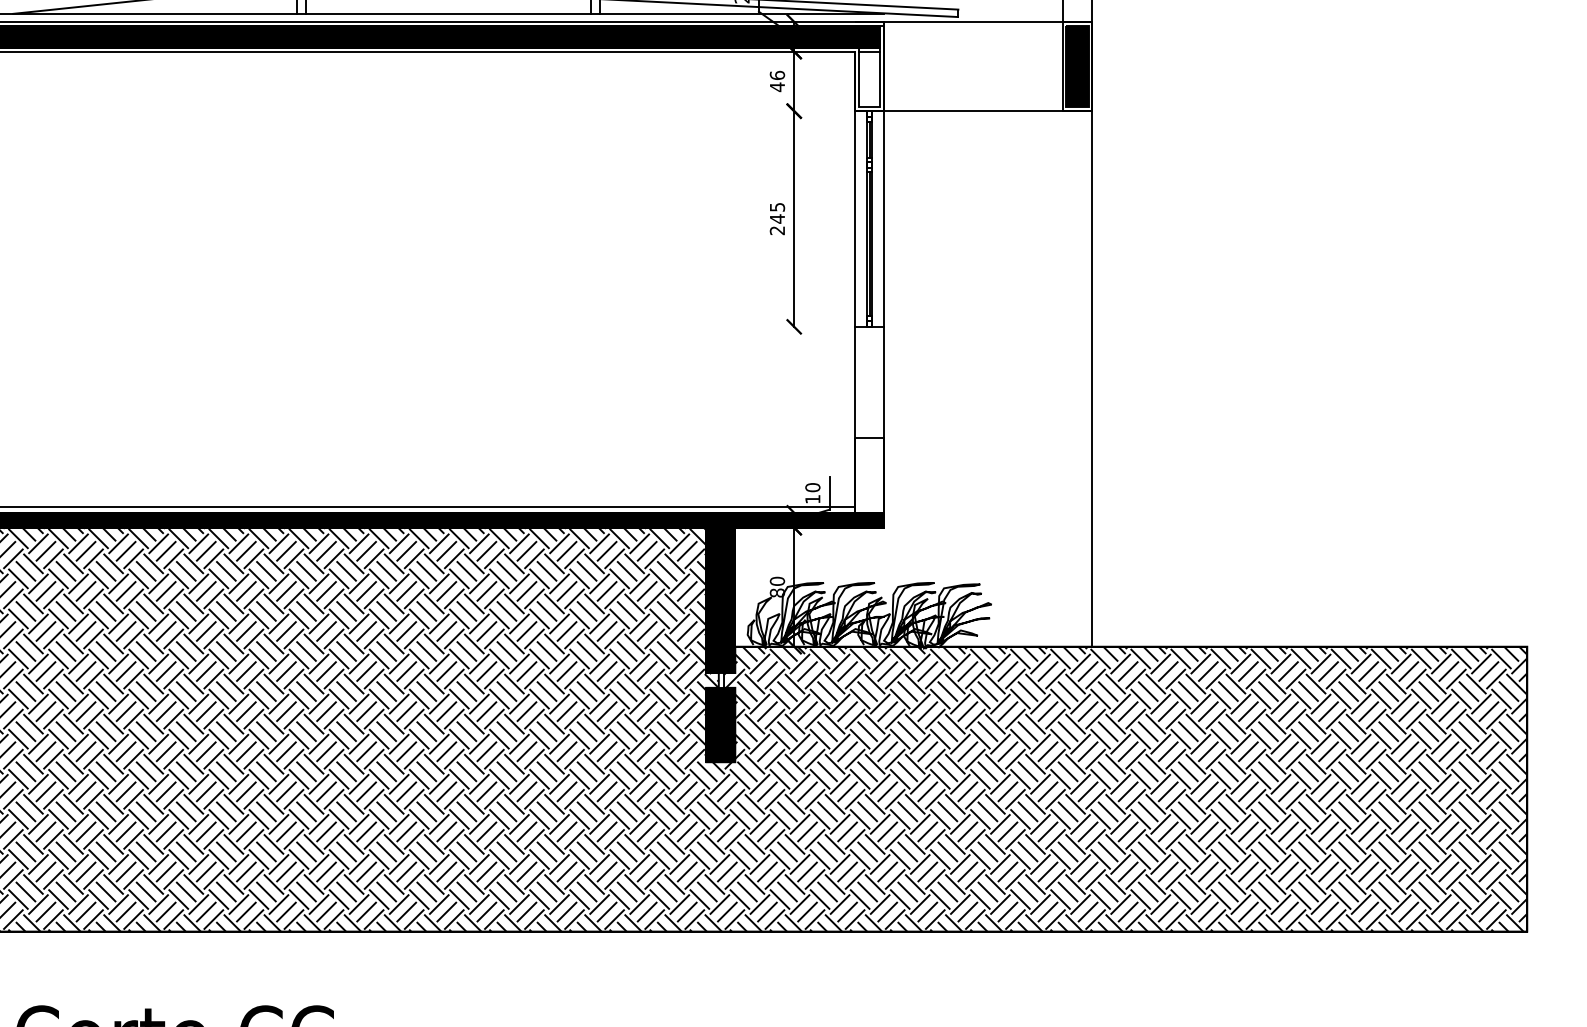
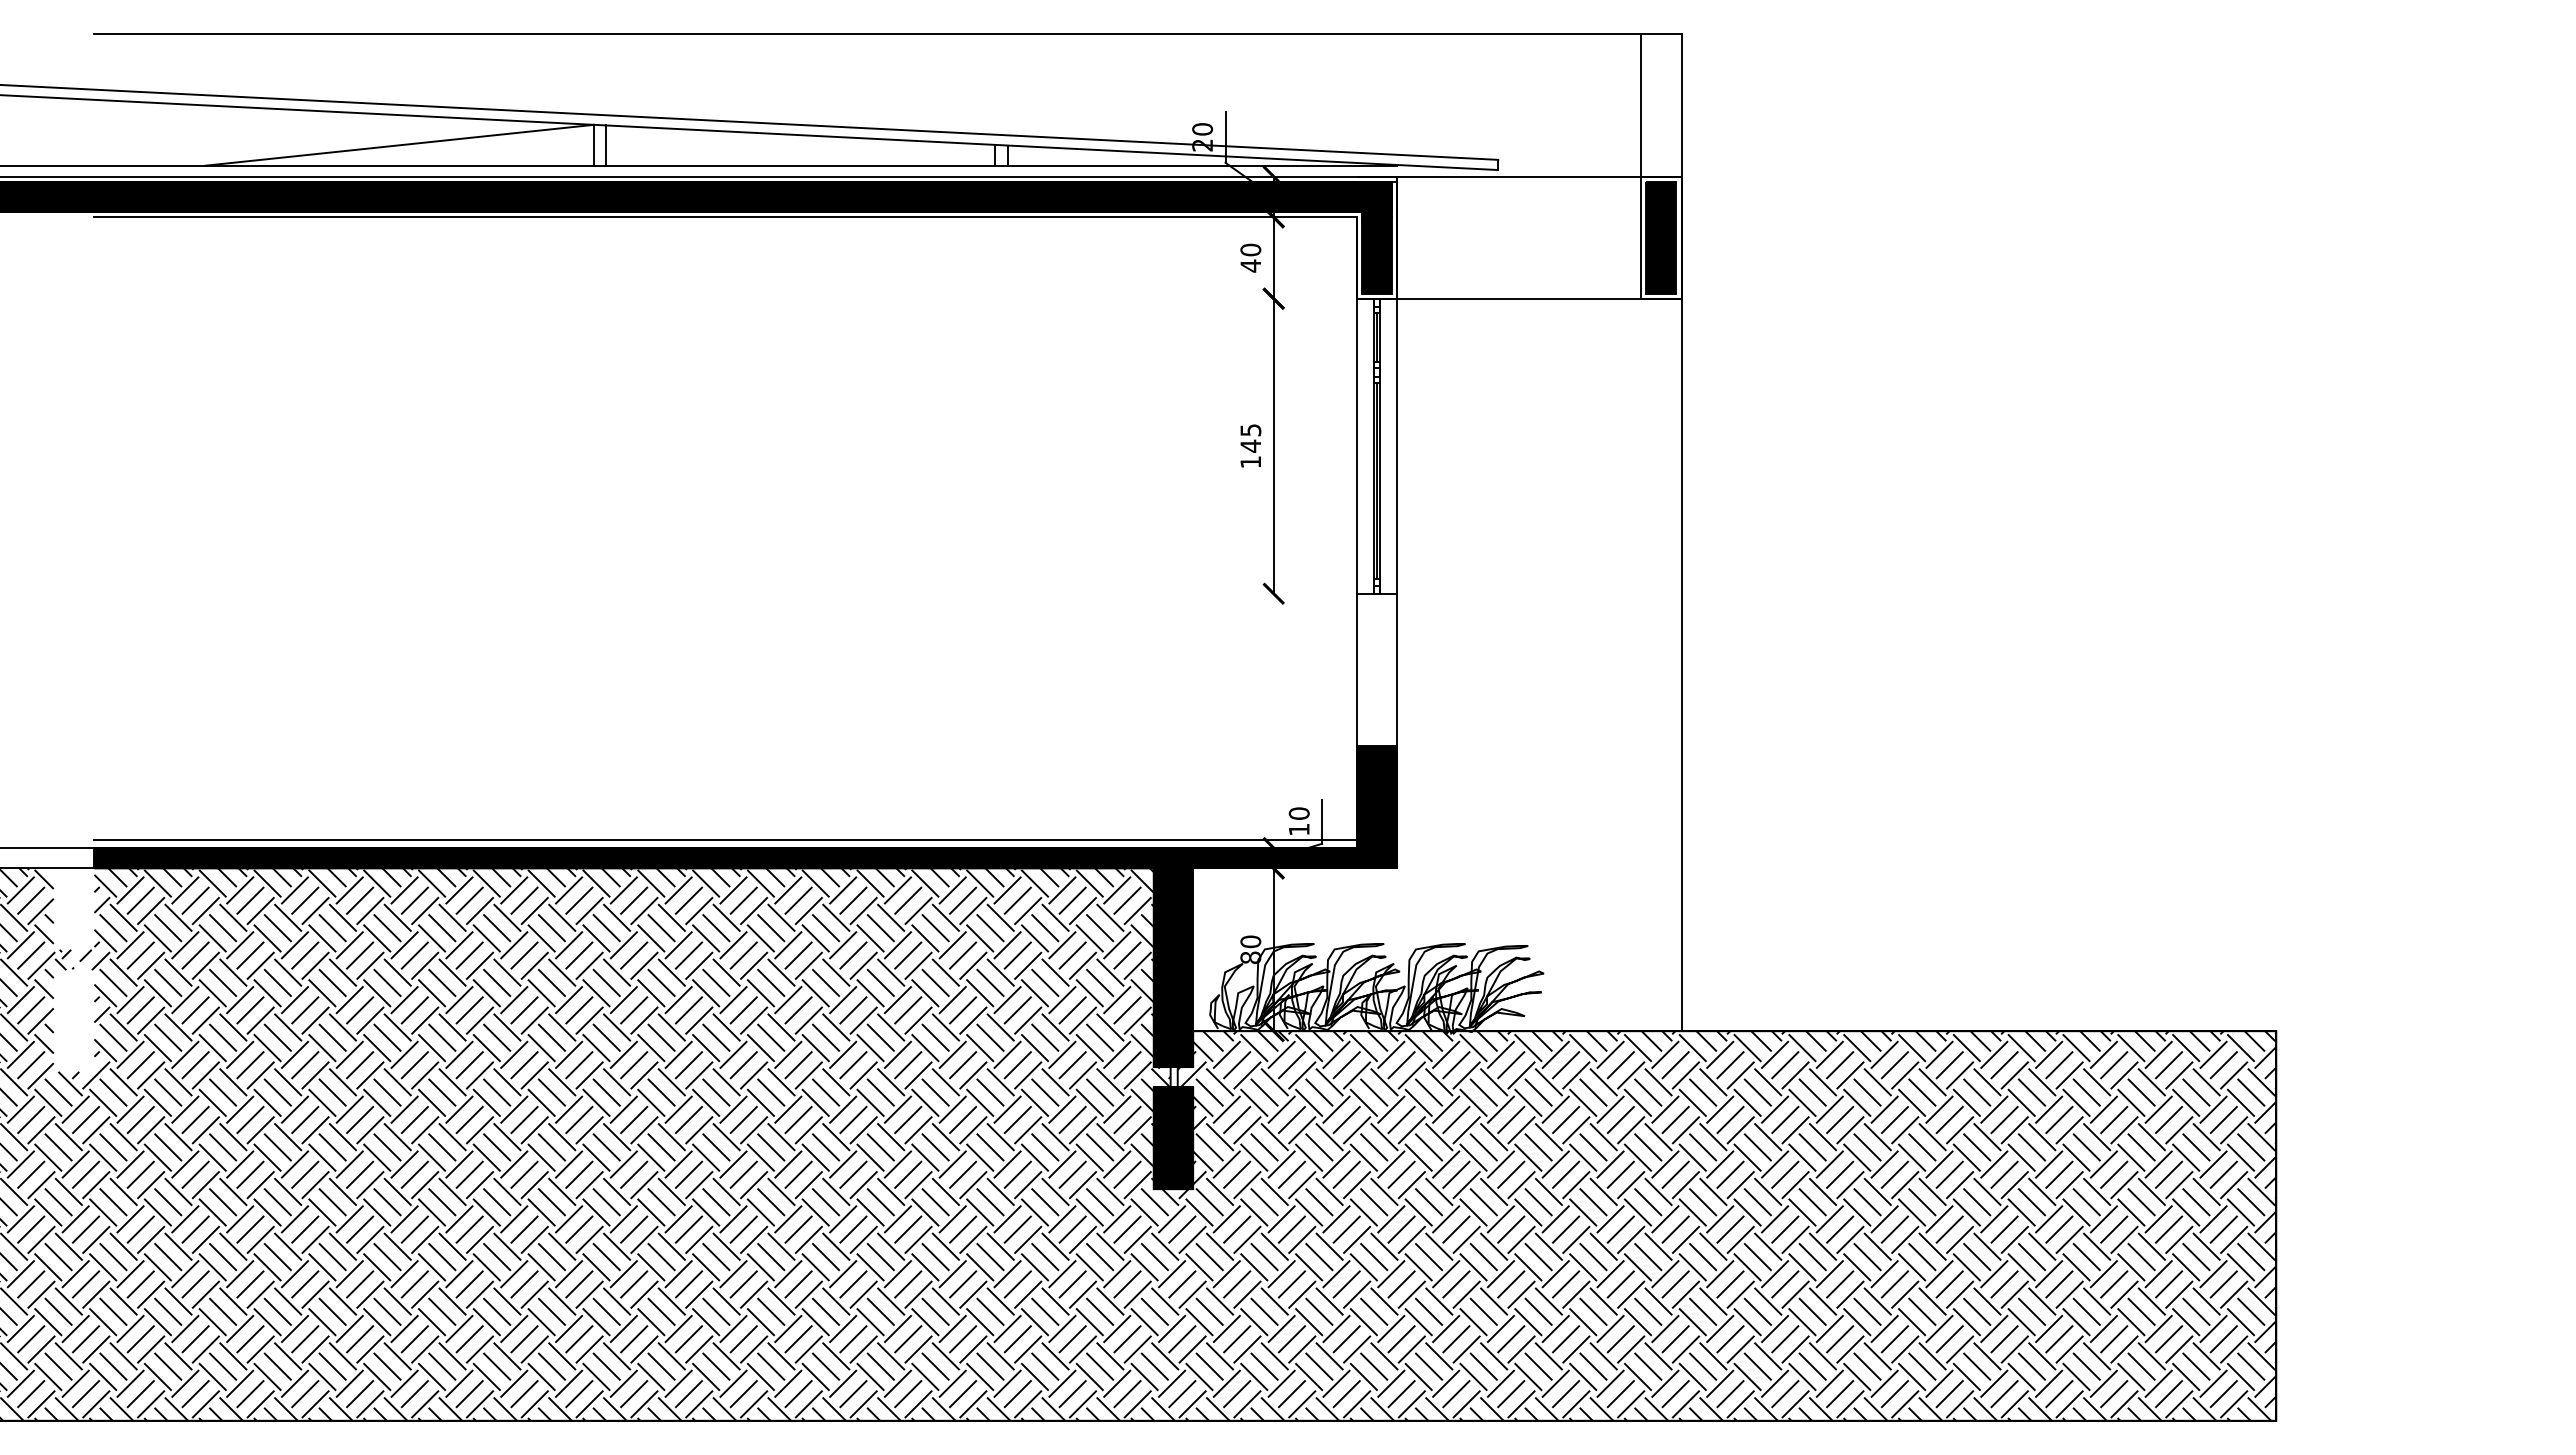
fill: (869, 66) -> (1376, 237), added
text: (777, 75) -> (1250, 249), 46 -> 40
text: (777, 230) -> (1250, 462), 245 -> 145
fill: (869, 475) -> (1376, 797), added

